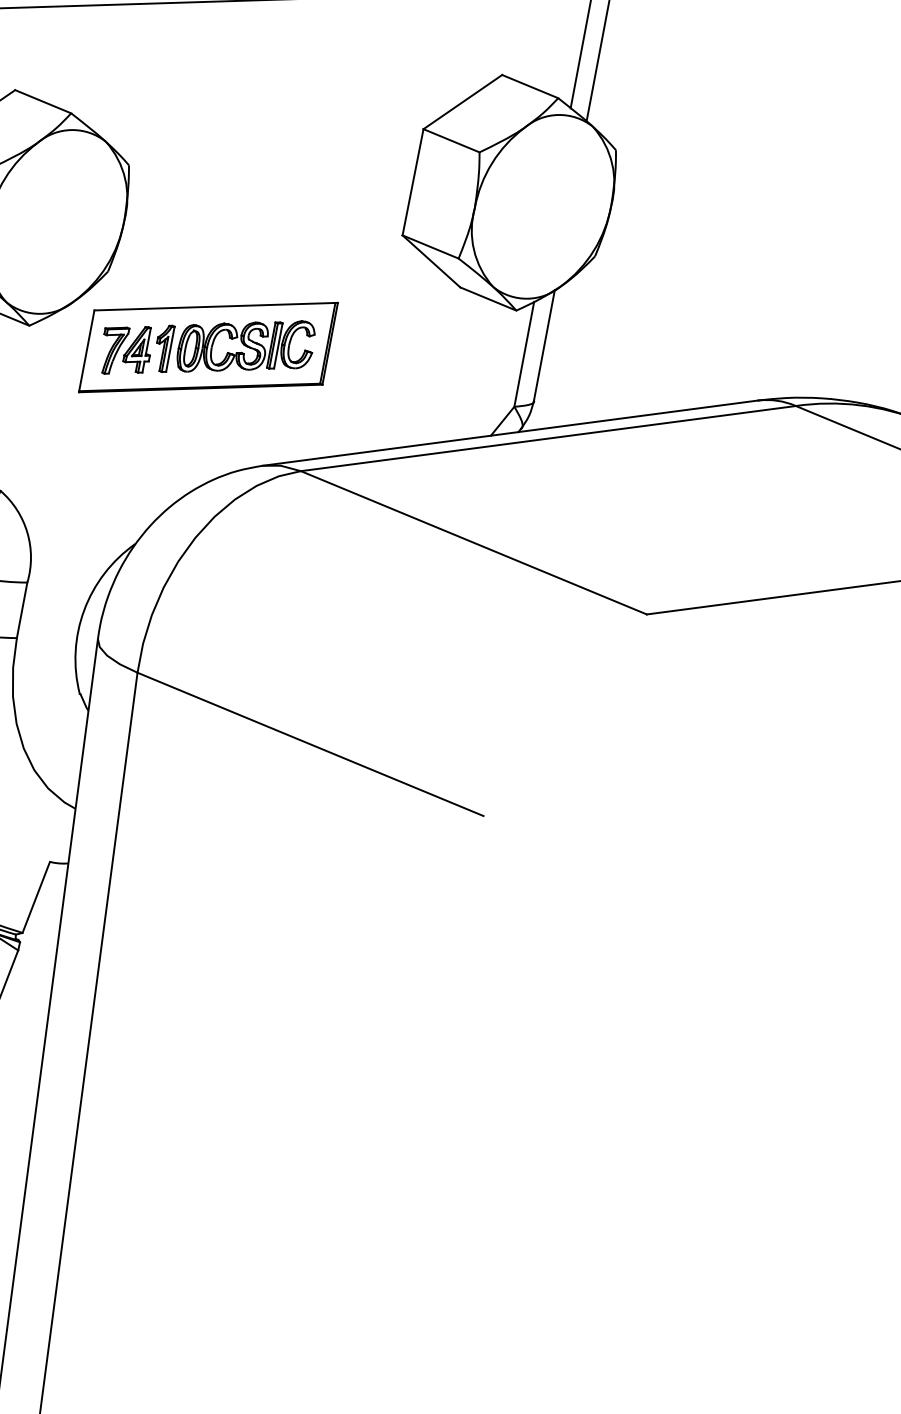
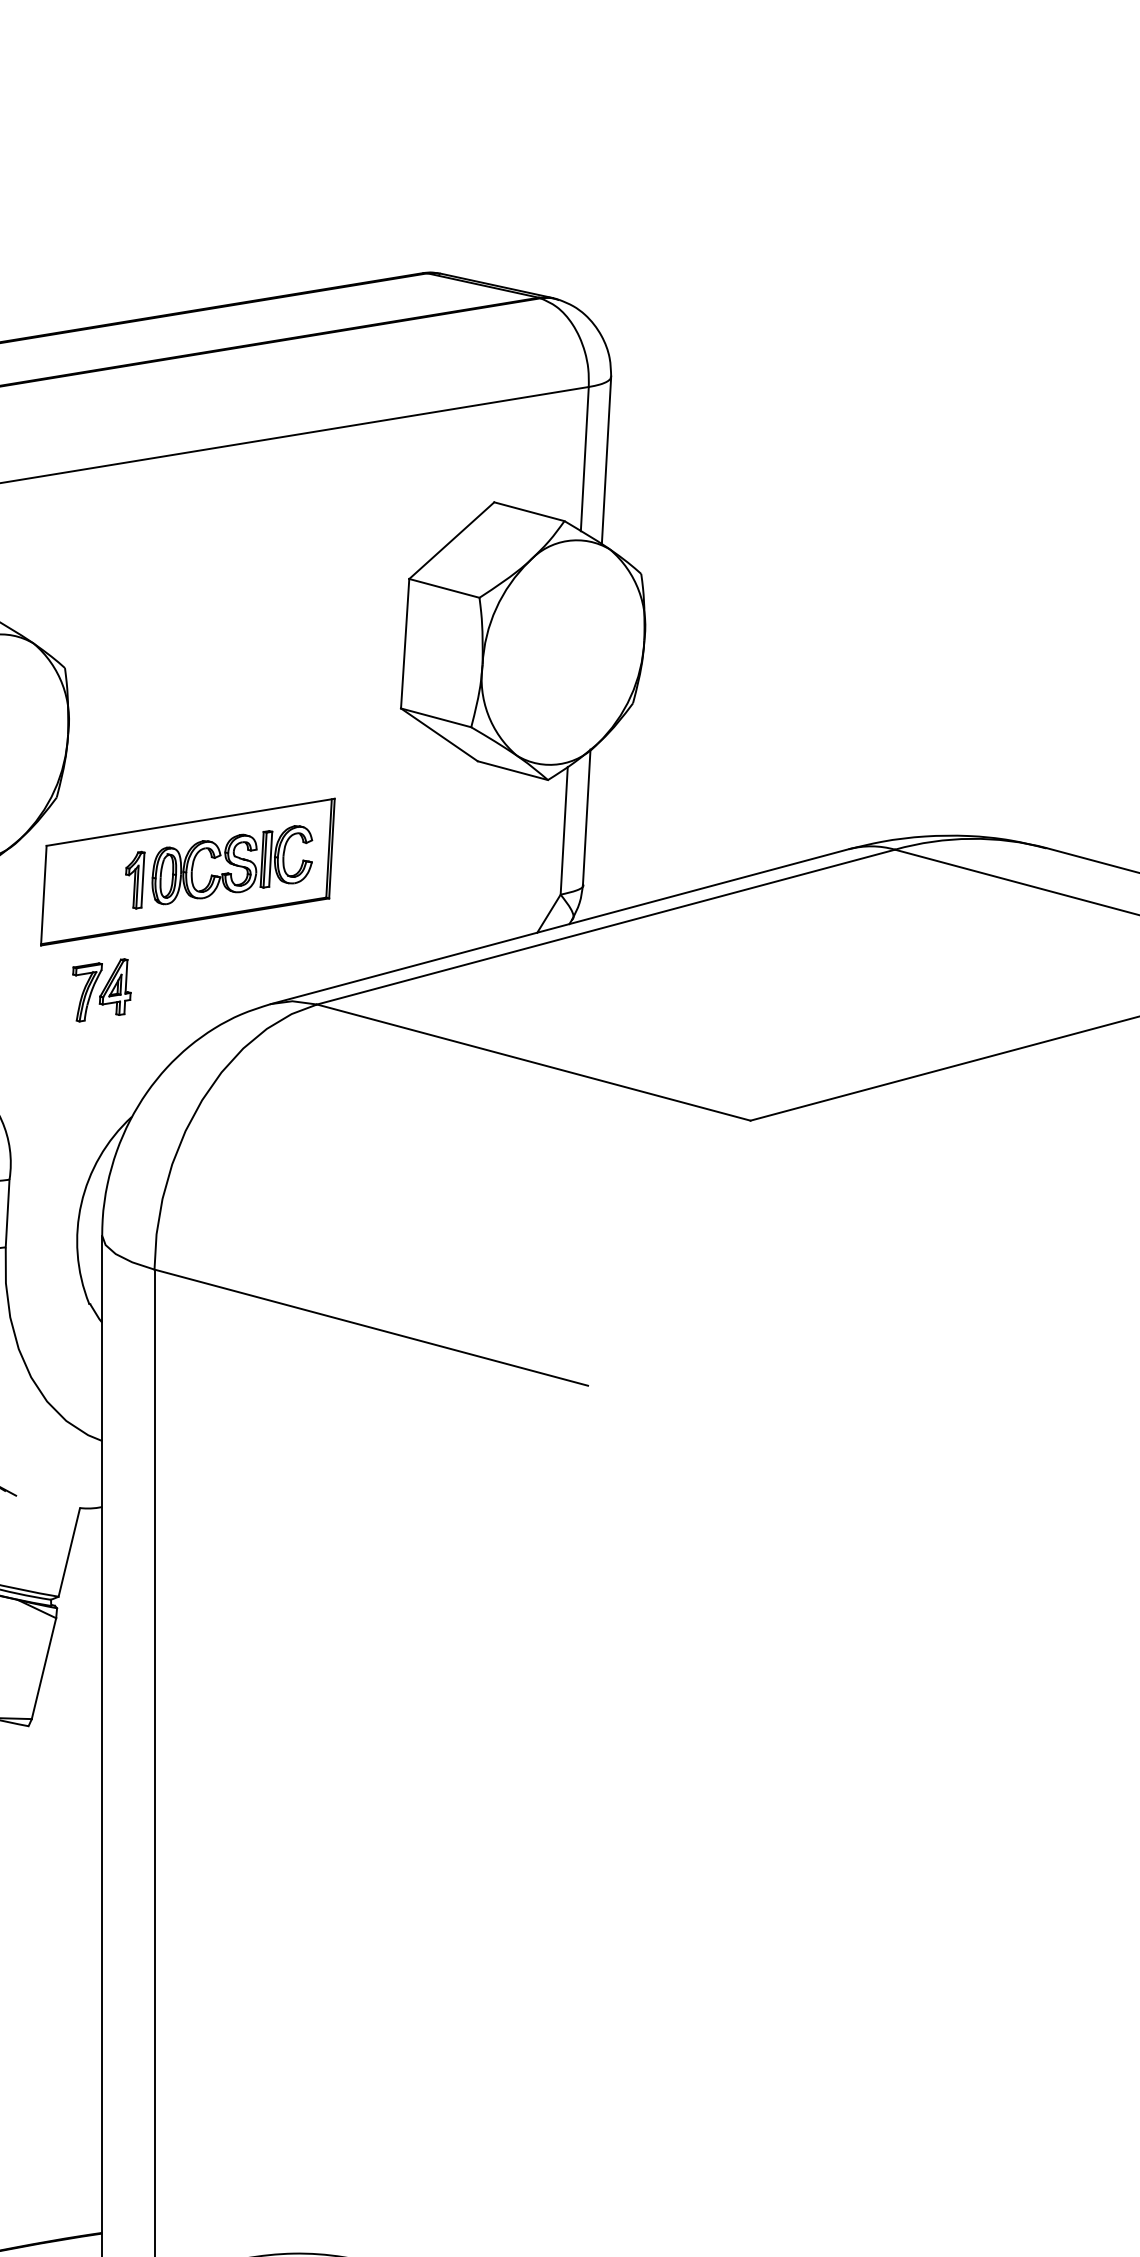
part: (126, 350) -> (101, 990), moved

